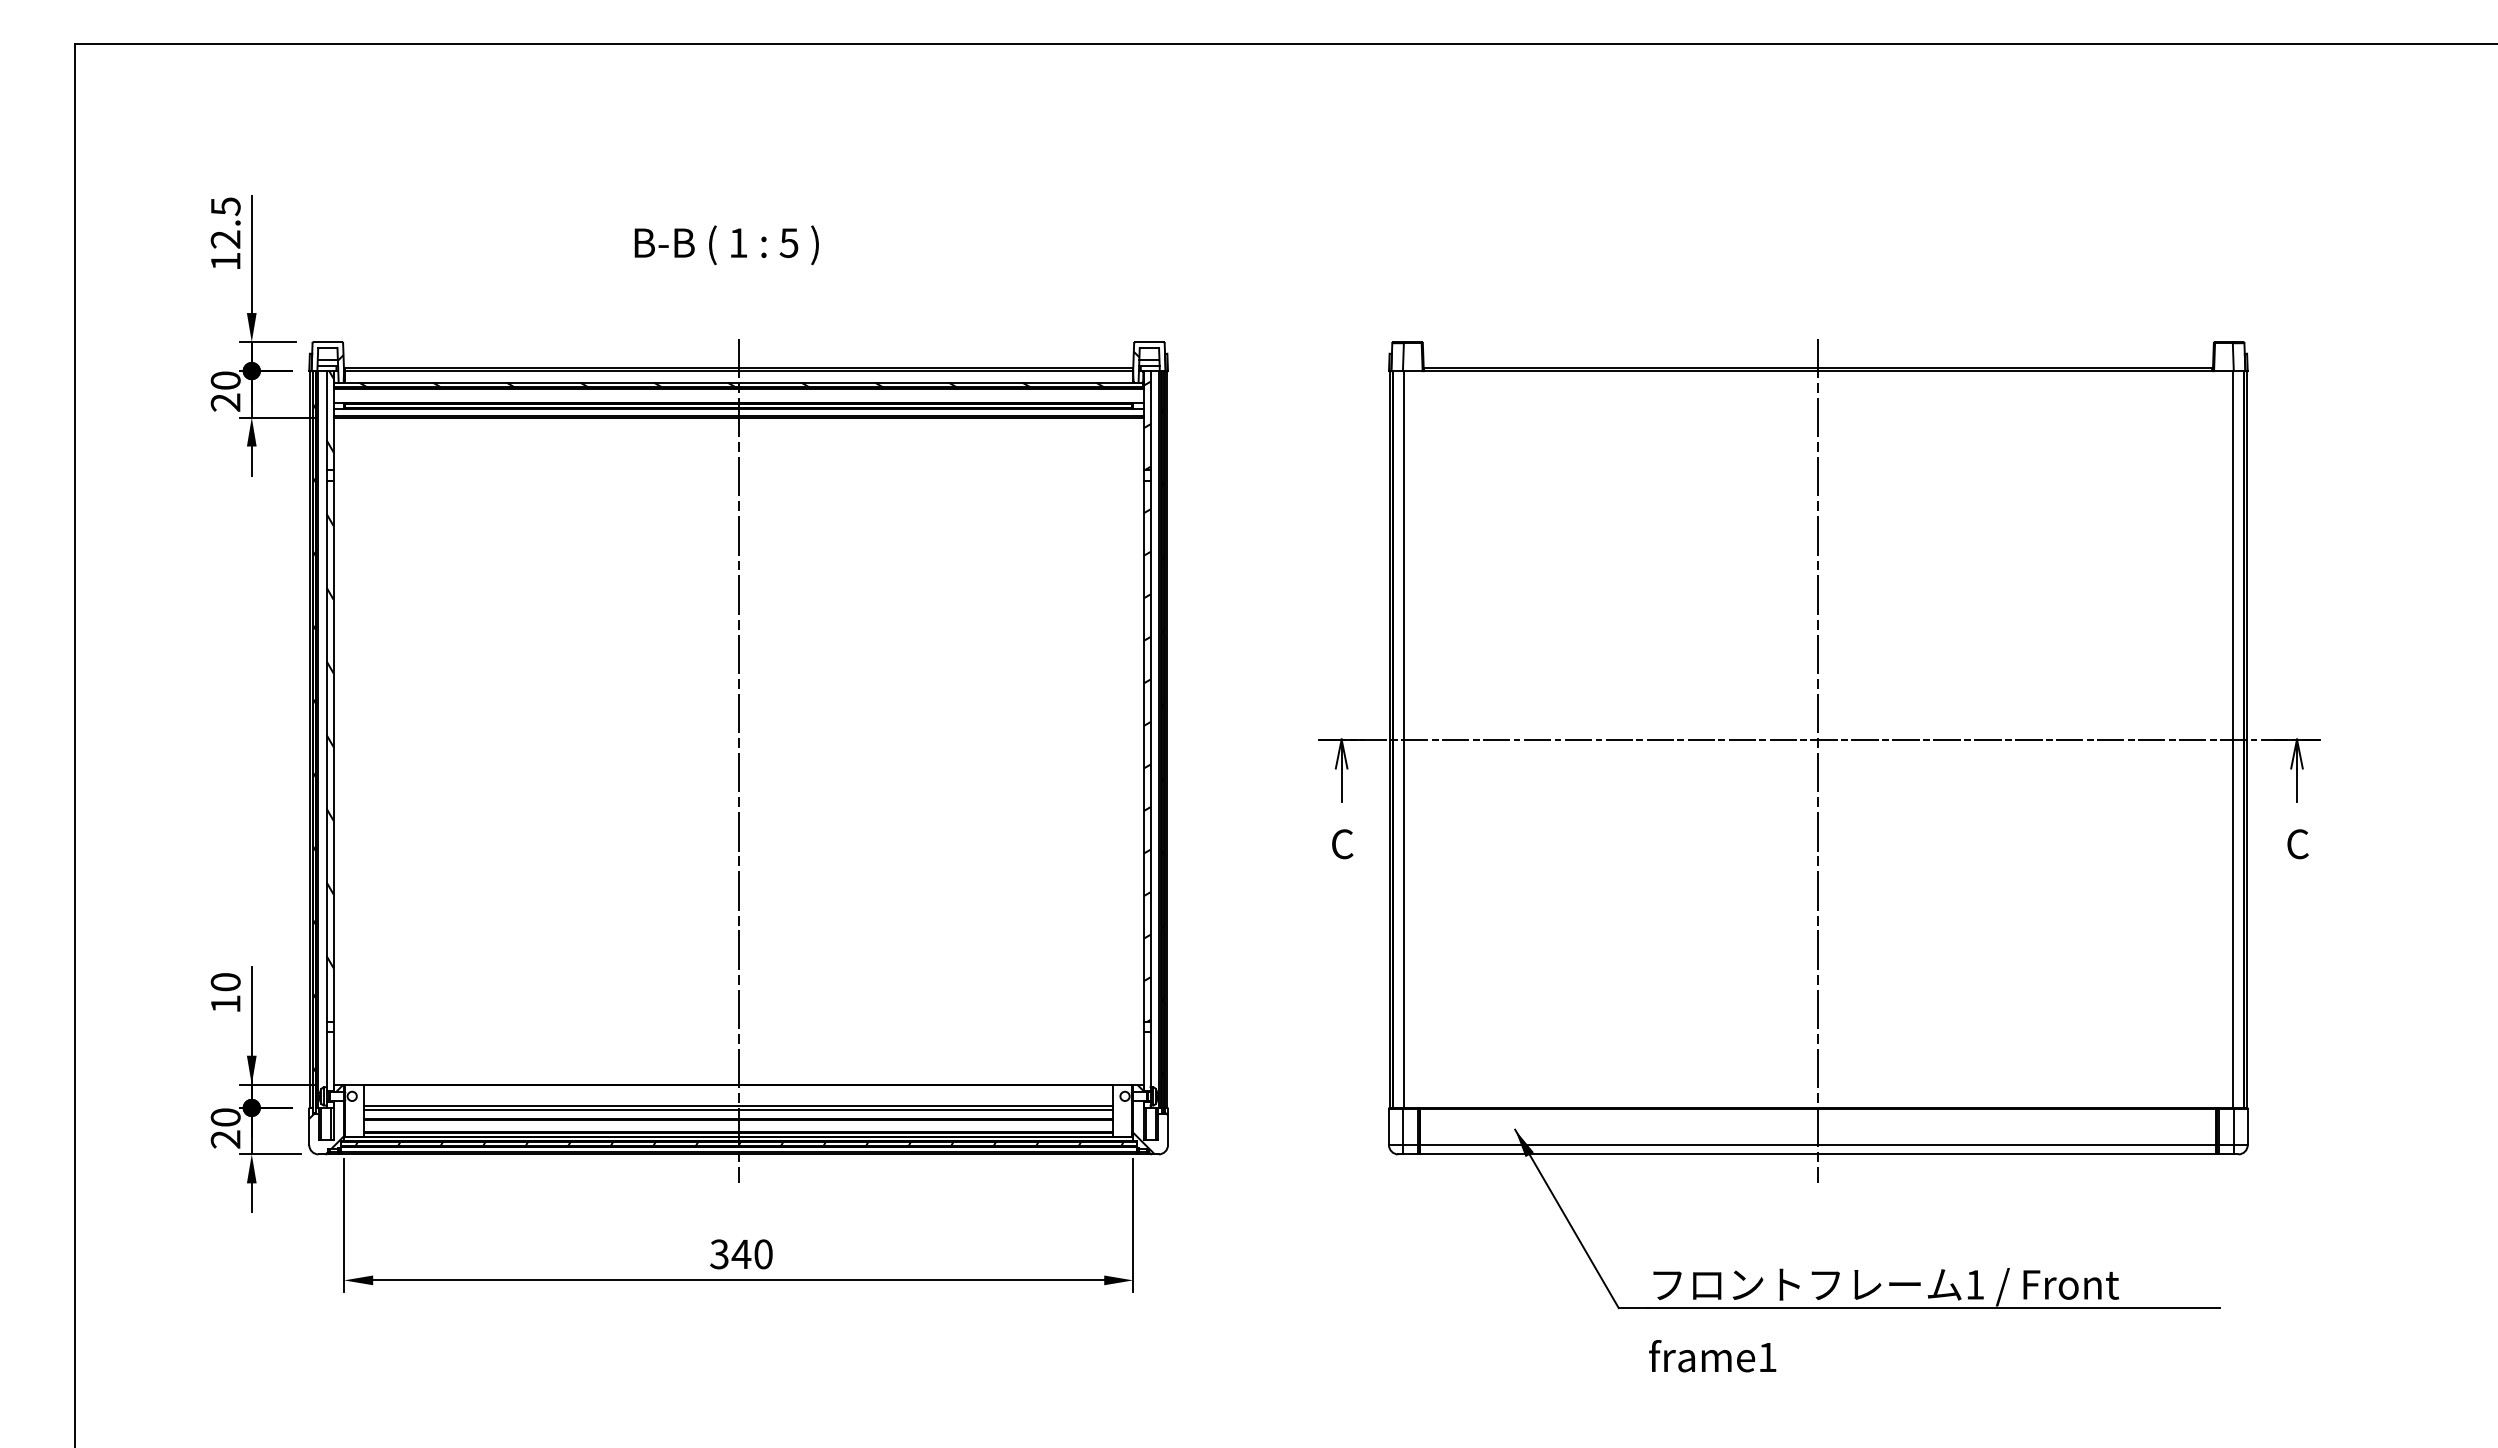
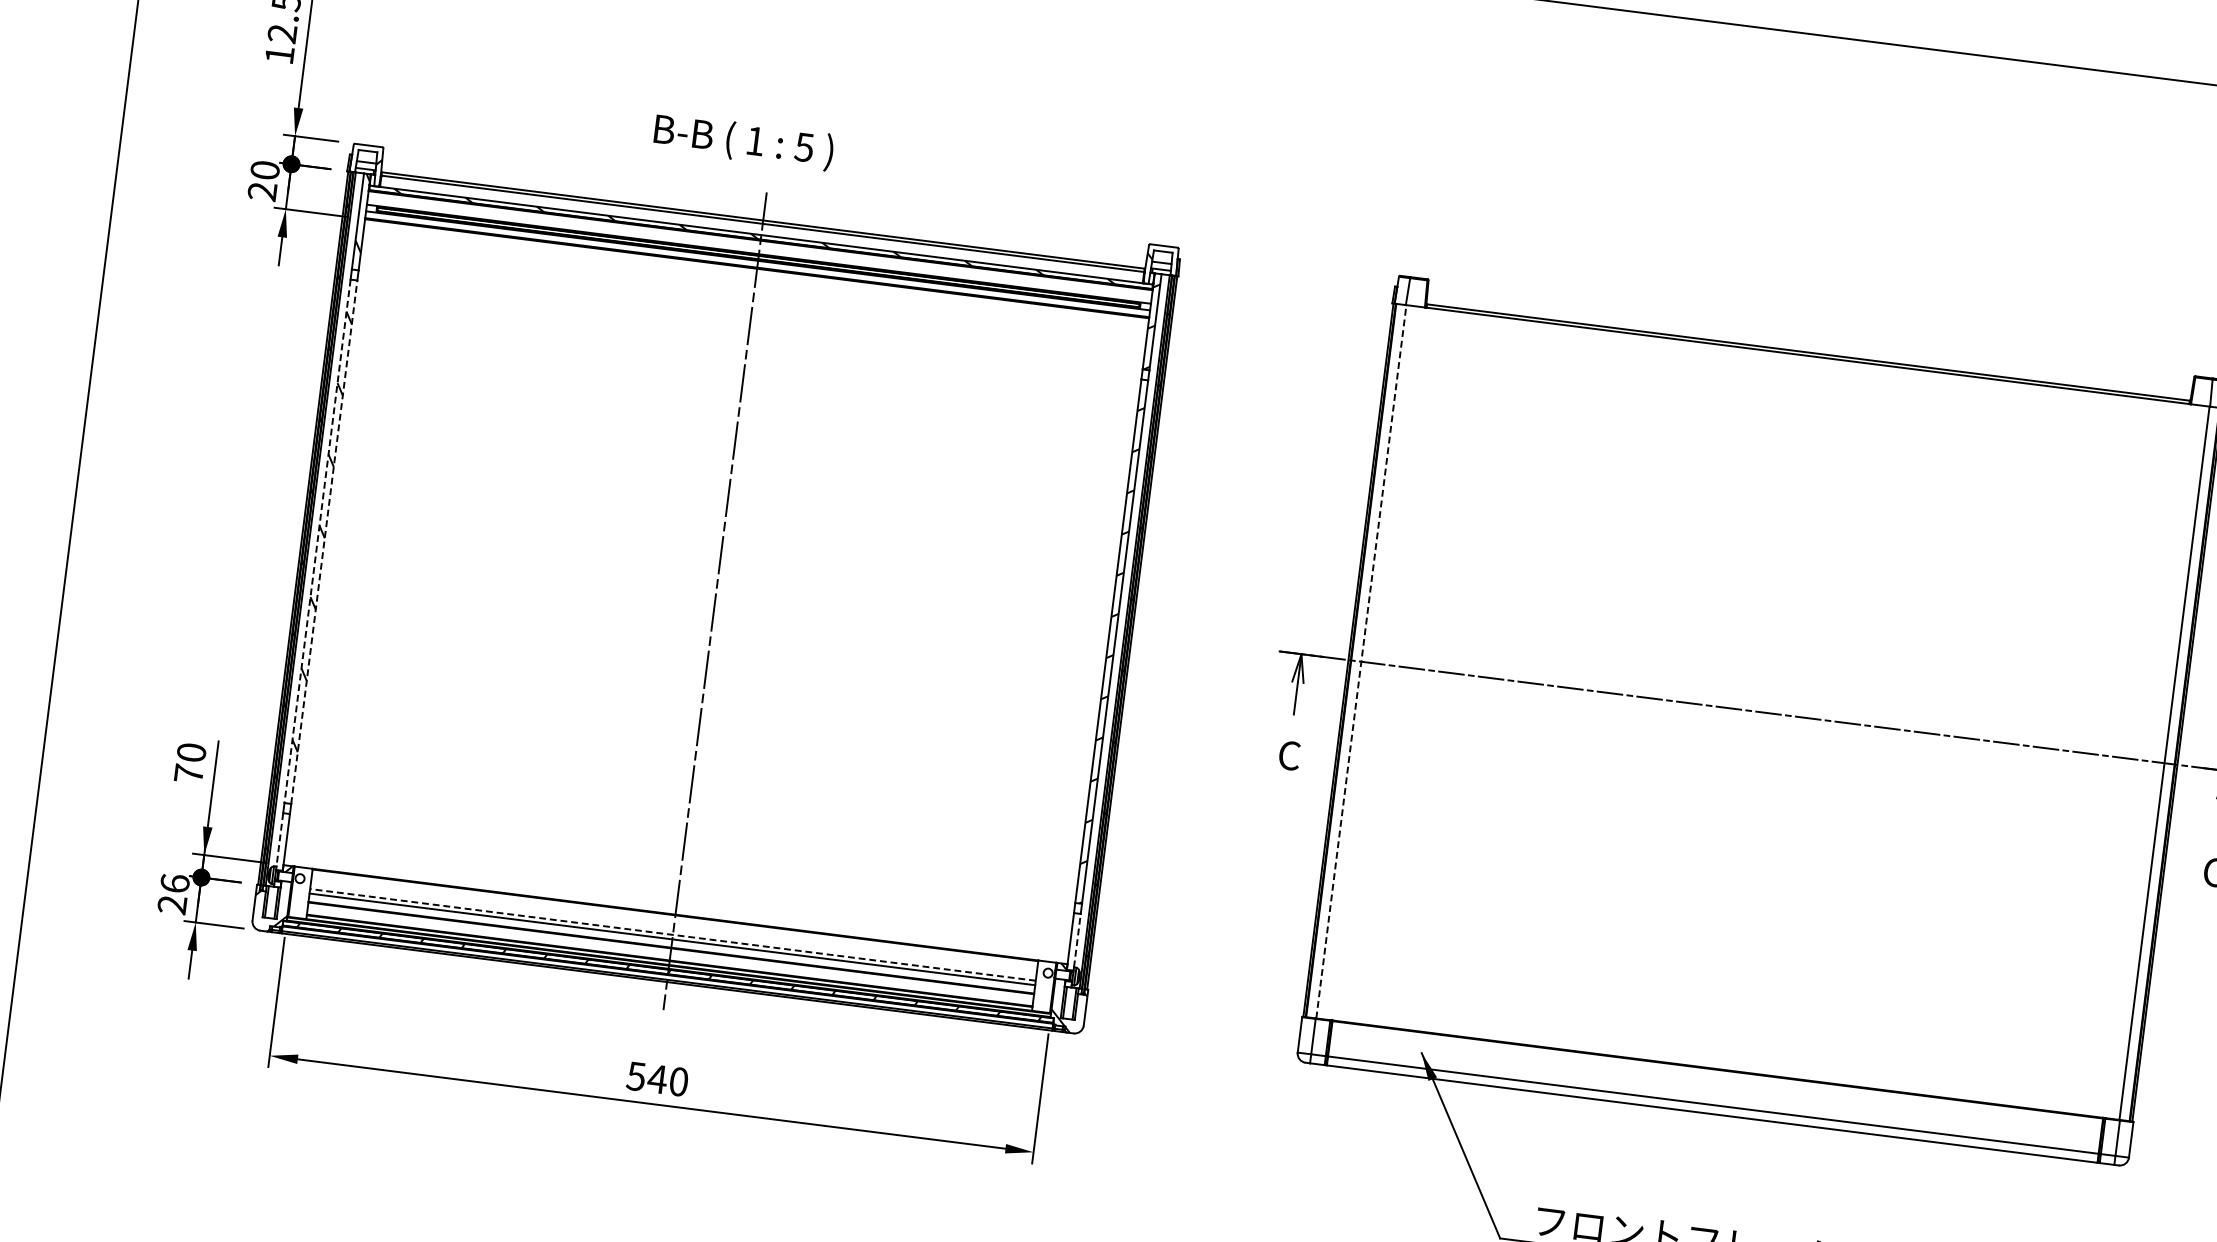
text: (726, 245) -> (743, 142), moved
line: (1403, 739) -> (1361, 661), solid -> dashed
line: (333, 750) -> (324, 541), solid -> dashed
line: (326, 751) -> (317, 541), solid -> dashed
line: (1818, 760) -> (1760, 732), removed
text: (225, 1004) -> (188, 774), 10 -> 70
line: (326, 1059) -> (279, 839), solid -> dashed
line: (1150, 1059) -> (1077, 940), solid -> dashed
line: (738, 1105) -> (672, 934), solid -> dashed
text: (225, 1117) -> (174, 883), 20 -> 26
text: (719, 1253) -> (636, 1075), 340 -> 540

